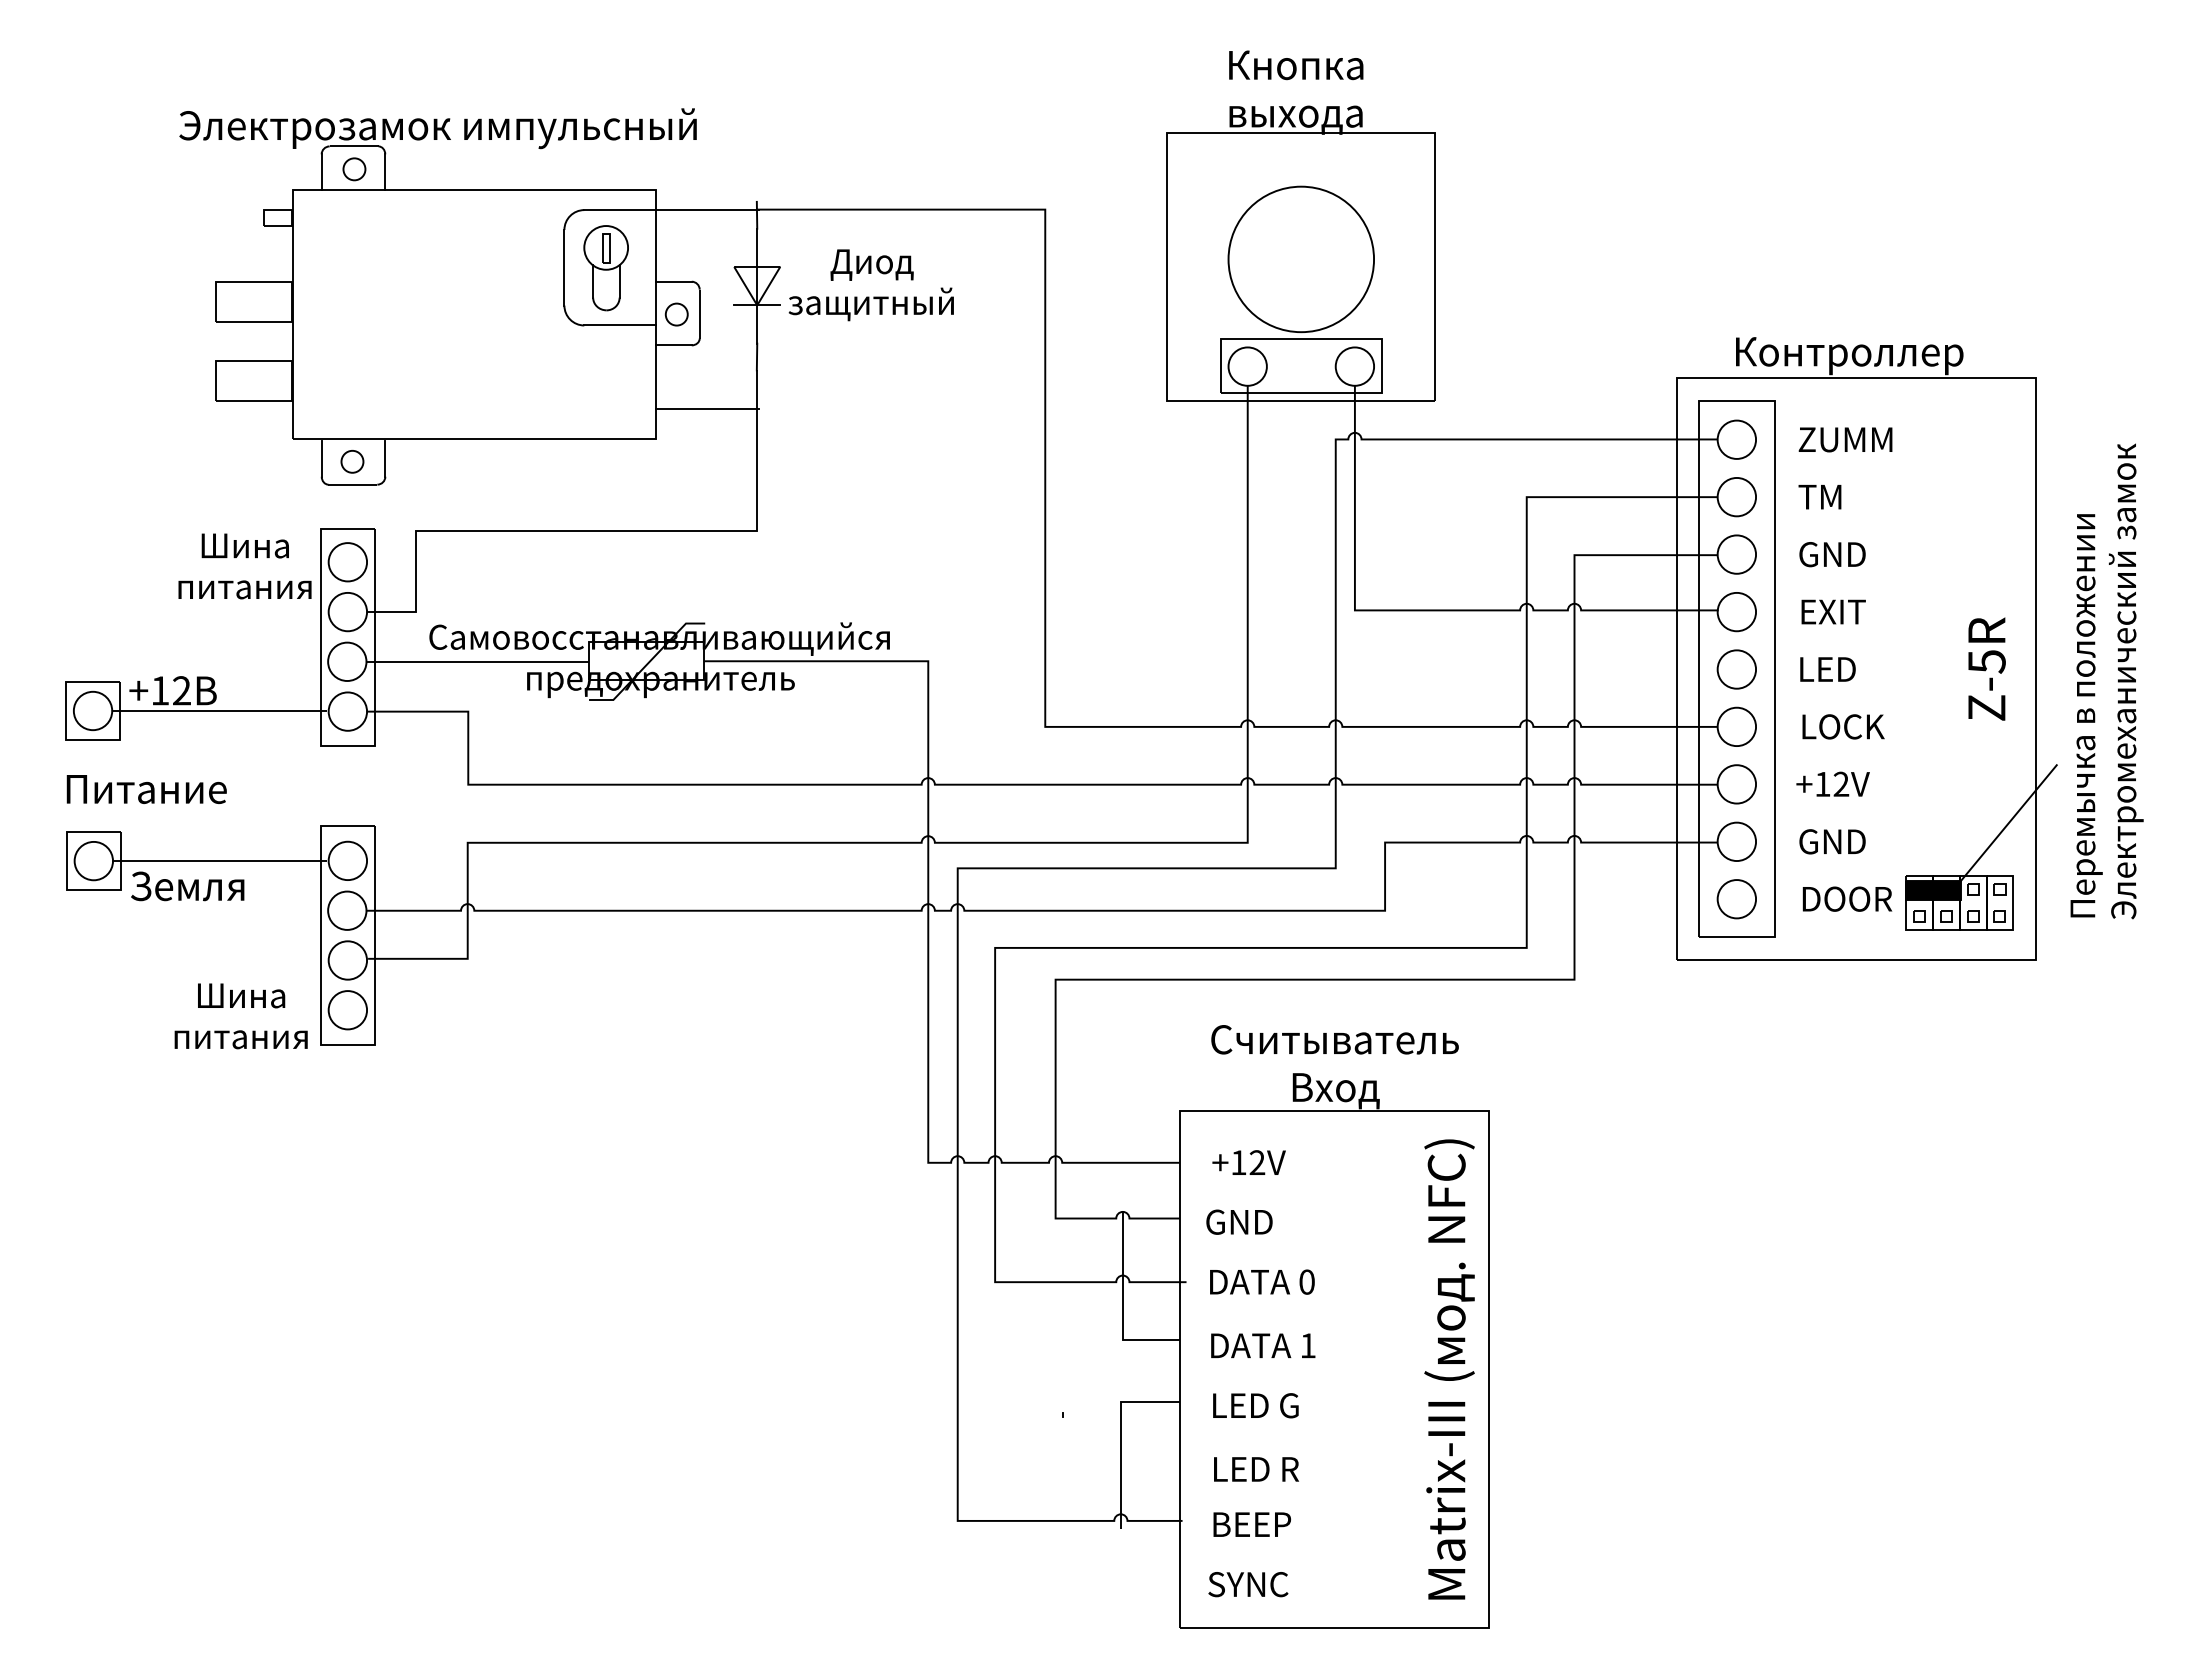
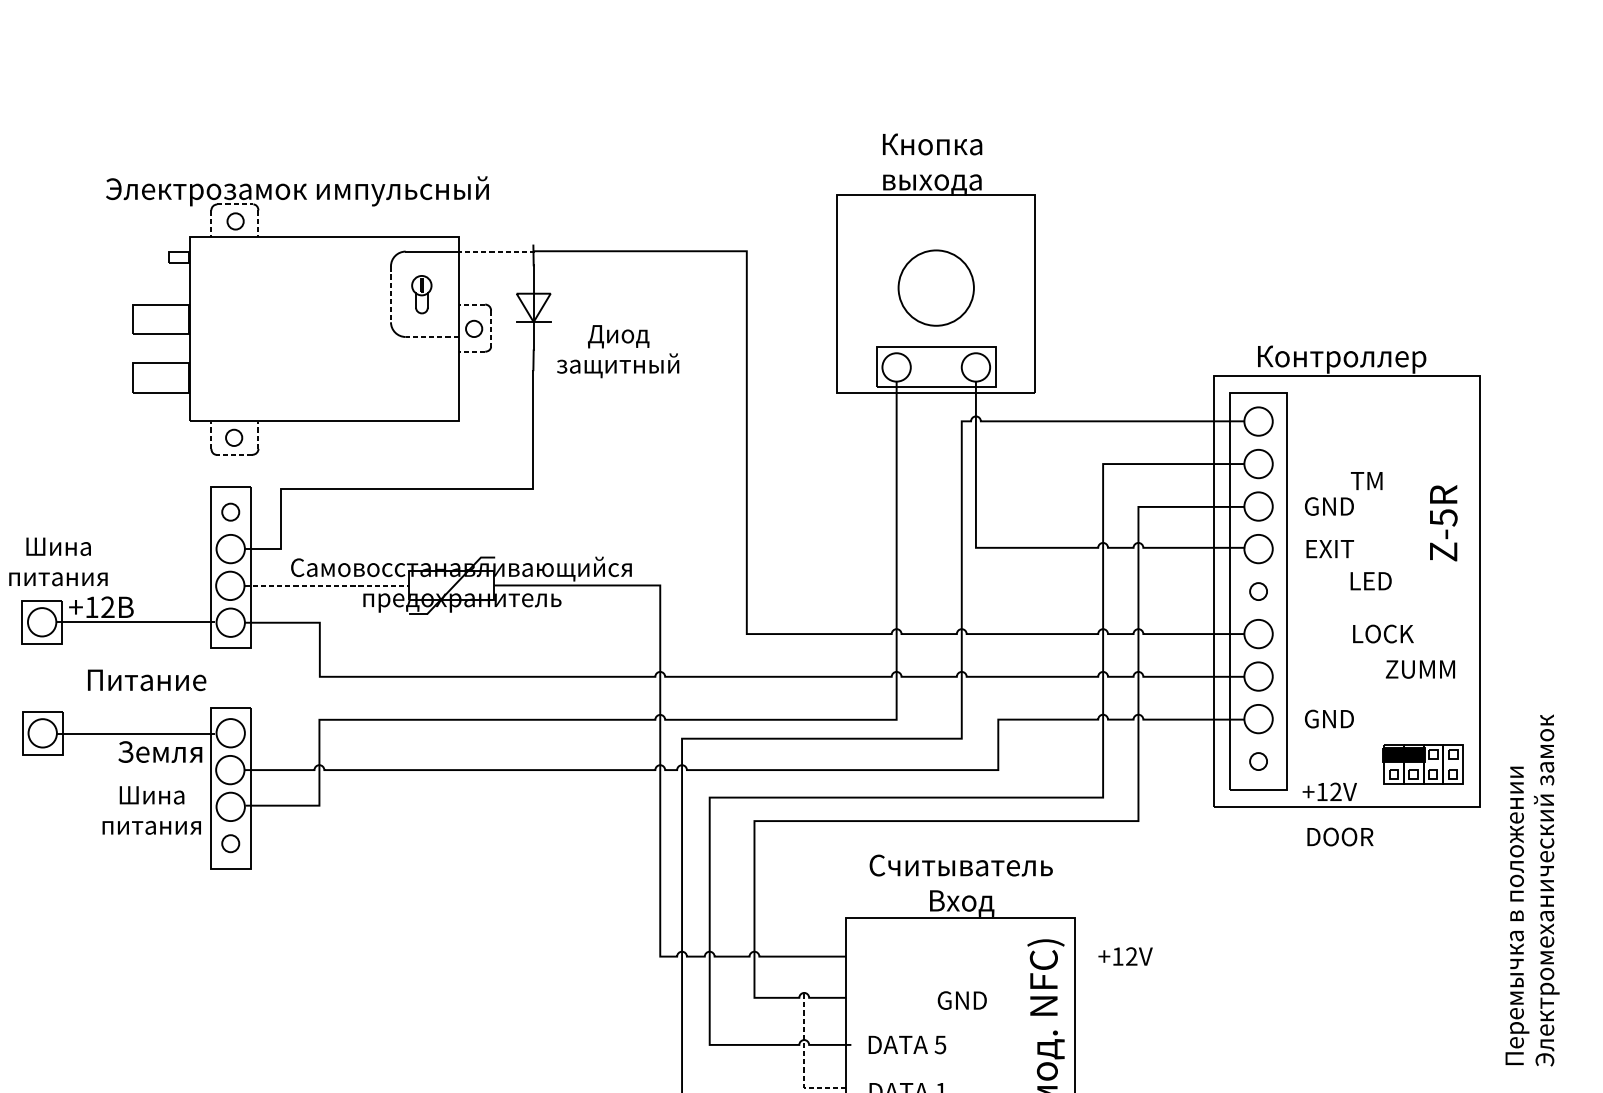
line: (353, 146) -> (234, 204), solid -> dashed
line: (321, 172) -> (211, 223), solid -> dashed
line: (385, 172) -> (258, 223), solid -> dashed
line: (707, 210) -> (496, 251), solid -> dashed
circle: (1301, 259) -> (936, 288), size x0.7
line: (564, 267) -> (391, 294), solid -> dashed
part: (605, 268) -> (421, 294), size x0.6
line: (673, 281) -> (471, 304), solid -> dashed
text: (870, 285) -> (617, 351), moved
line: (699, 313) -> (490, 328), solid -> dashed
line: (620, 325) -> (432, 337), solid -> dashed
line: (673, 345) -> (471, 351), solid -> dashed
line: (707, 409) -> (496, 399), removed
text: (1845, 439) -> (1420, 669), moved
line: (321, 458) -> (211, 435), solid -> dashed
line: (385, 458) -> (258, 435), solid -> dashed
line: (353, 484) -> (234, 454), solid -> dashed
text: (1819, 497) -> (1366, 481), moved
circle: (347, 562) -> (230, 512), size x0.6
text: (244, 566) -> (58, 561), moved
line: (479, 661) -> (328, 585), solid -> dashed
text: (1986, 668) -> (1443, 522), moved
circle: (1736, 669) -> (1258, 591), size x0.6
text: (1827, 669) -> (1370, 581), moved
text: (2106, 681) -> (1532, 890), moved
text: (1843, 726) -> (1383, 633), moved
text: (1832, 783) -> (1329, 791), moved
text: (146, 789) -> (146, 680), moved
line: (2008, 822) -> (1459, 704), removed
text: (187, 886) -> (160, 752), moved
text: (1847, 898) -> (1340, 836), moved
circle: (1736, 899) -> (1258, 761), size x0.6
circle: (347, 1010) -> (230, 843), size x0.6
text: (240, 1016) -> (151, 810), moved
text: (1248, 1162) -> (1125, 956), moved
text: (1239, 1221) -> (962, 1000), moved
text: (1306, 1281) -> (940, 1044), 0 -> 5
line: (1122, 1304) -> (803, 1061), solid -> dashed

